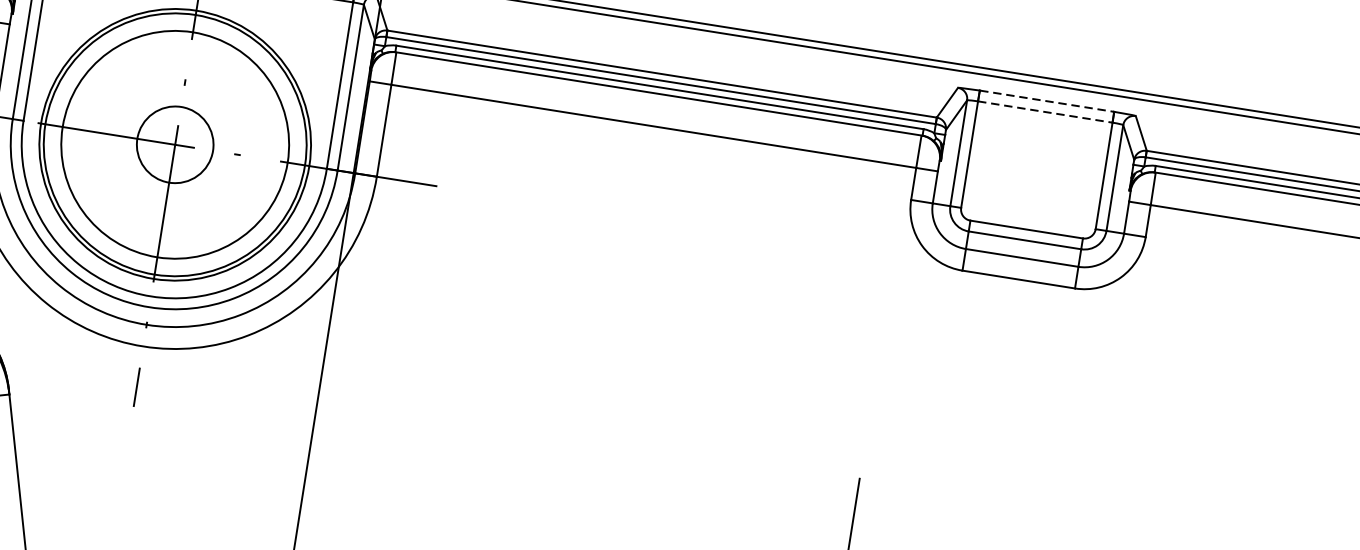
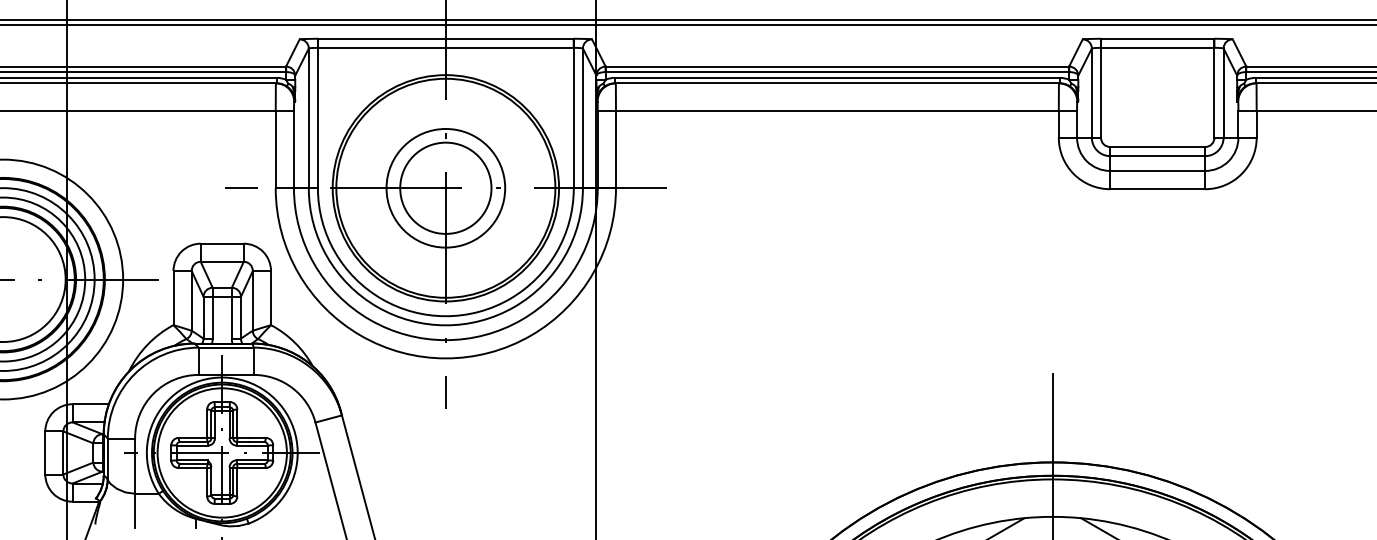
line: (1047, 101) -> (1158, 38), dashed -> solid
line: (1045, 111) -> (1157, 47), dashed -> solid
circle: (174, 143) -> (445, 187), size x0.62
circle: (174, 143) -> (445, 187), size x1.43

